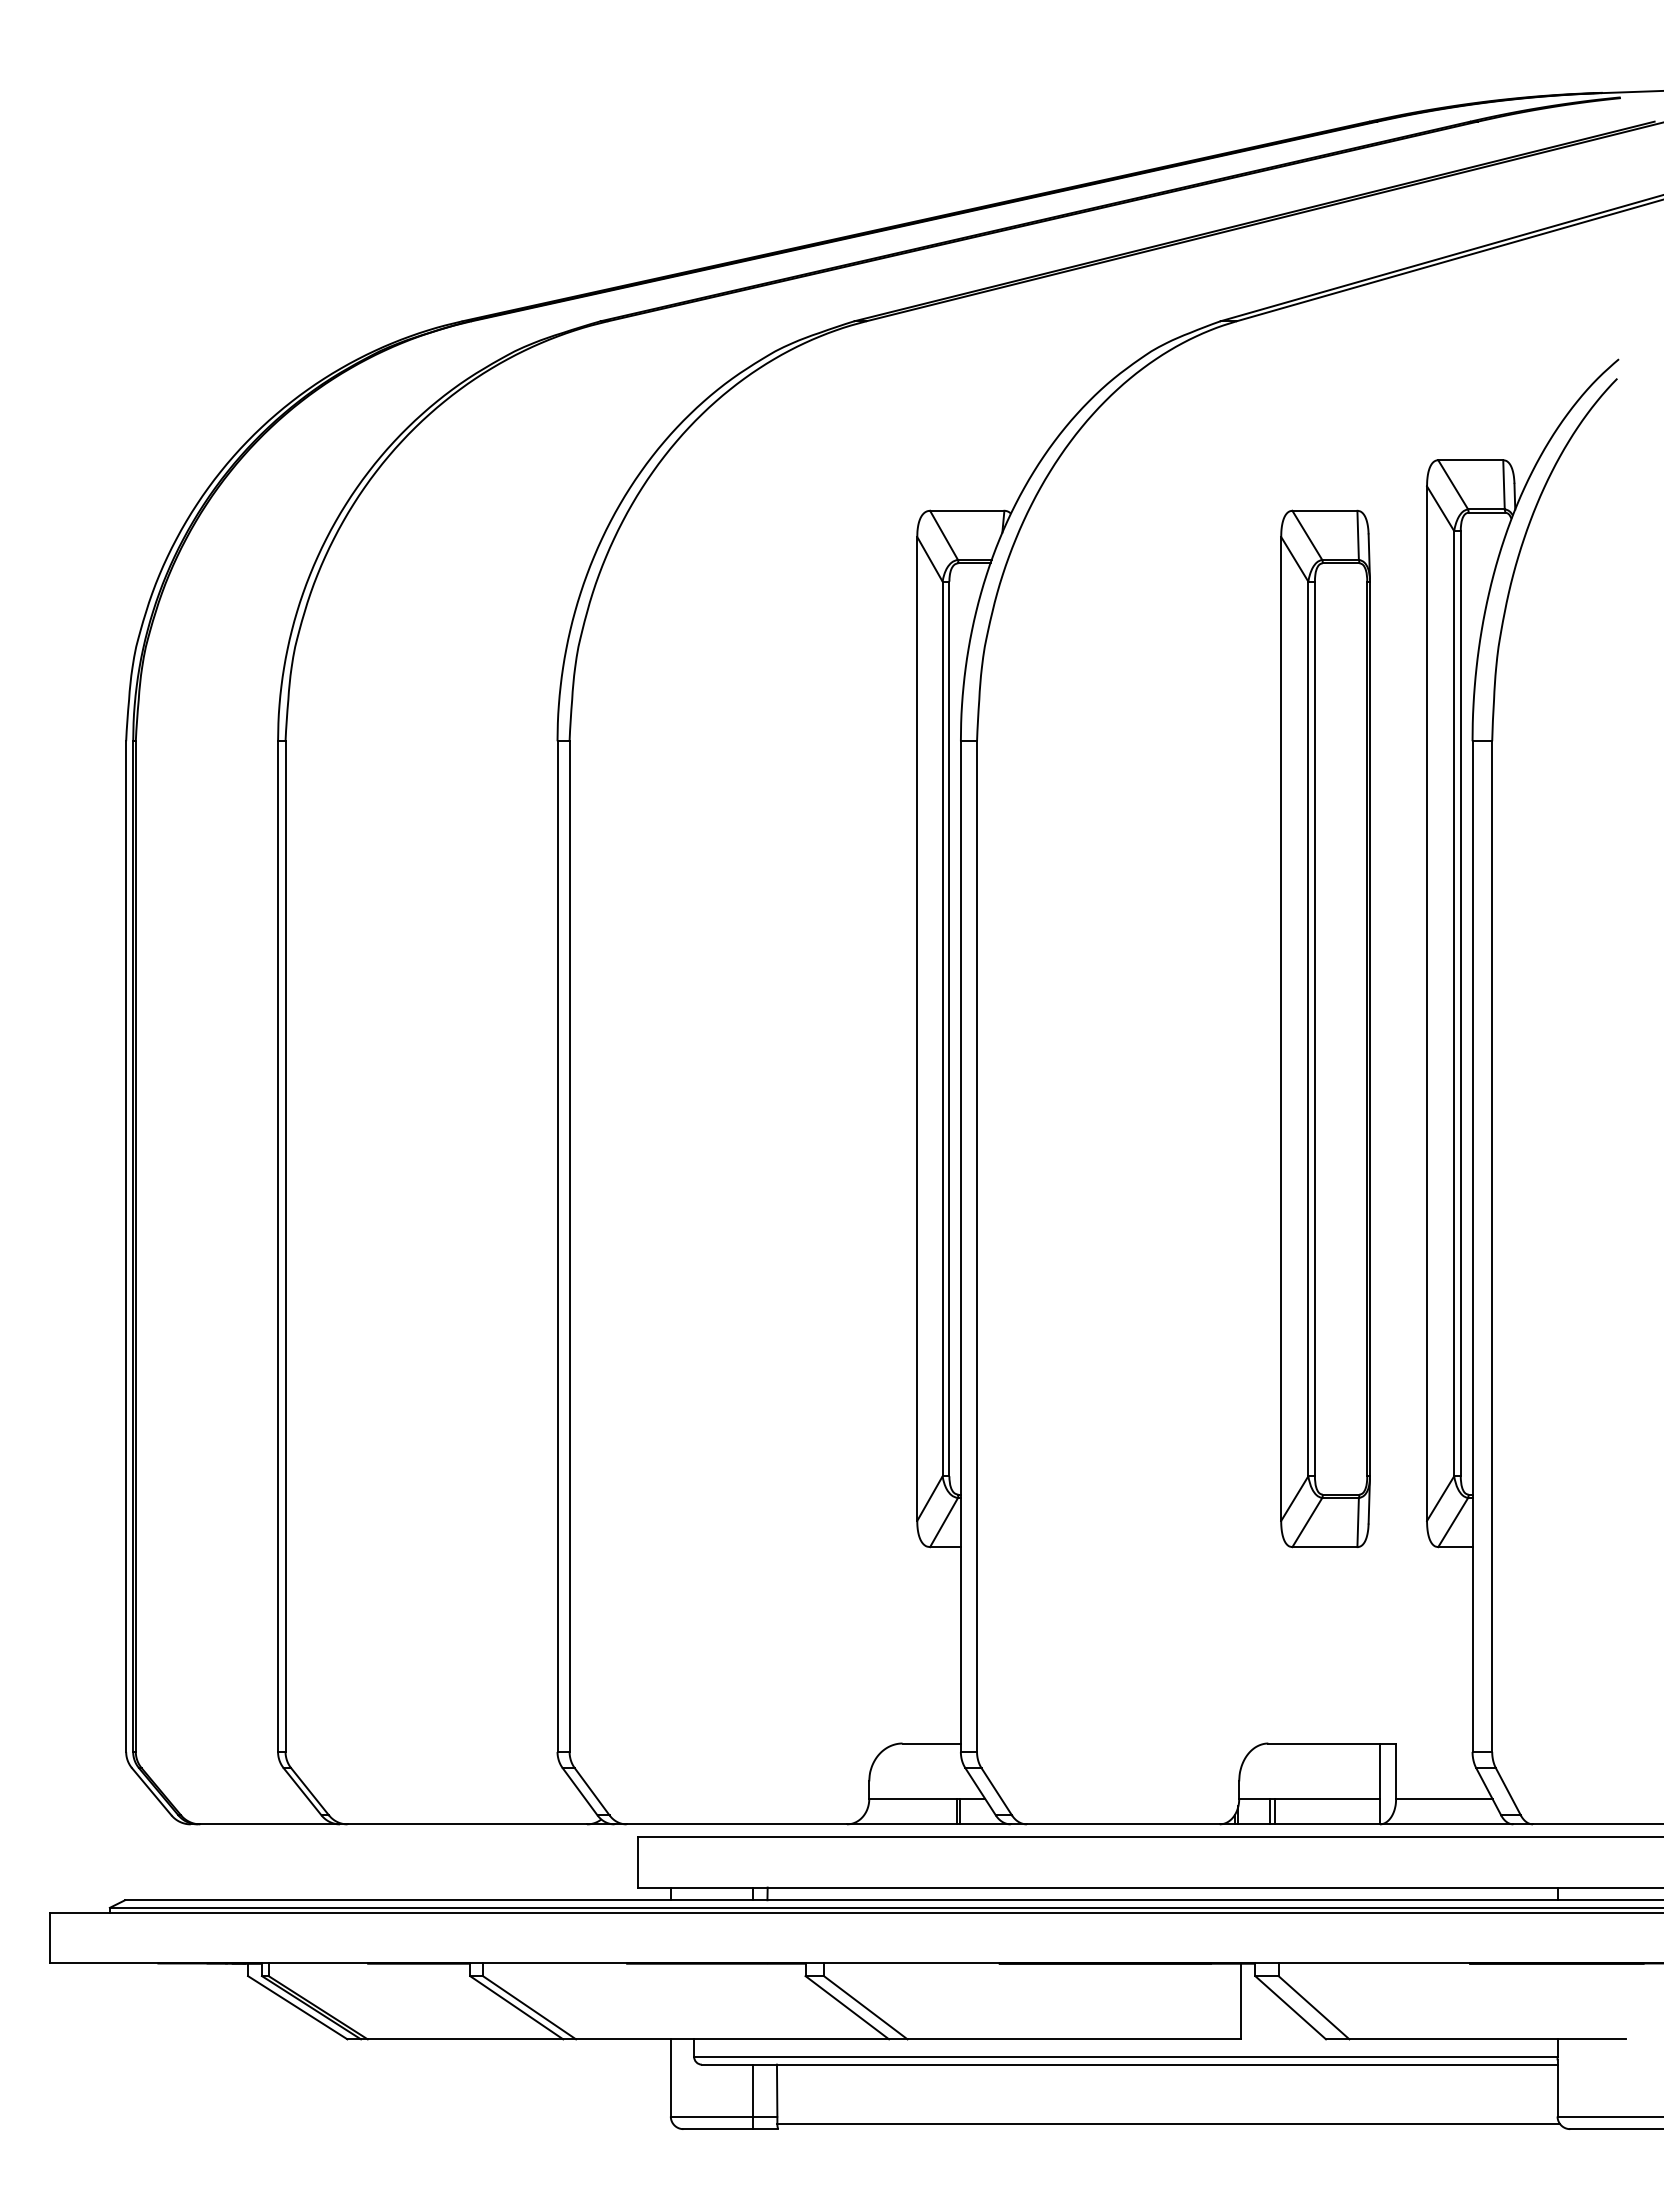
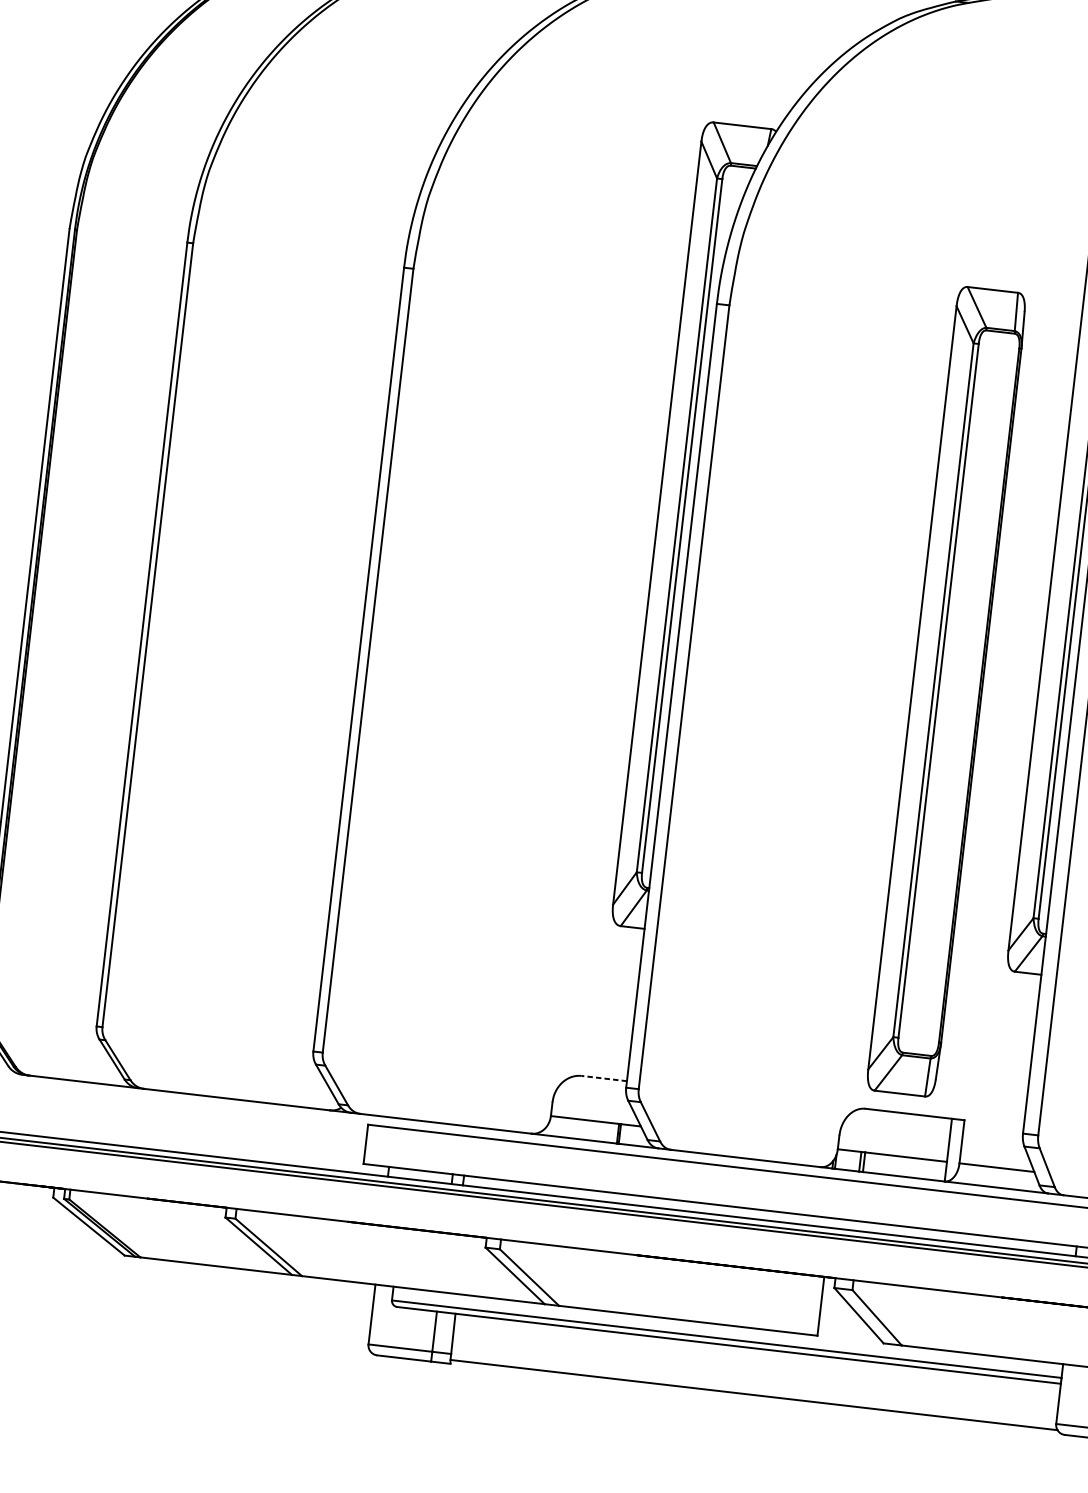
part: (1325, 1028) -> (946, 691), moved
line: (931, 1743) -> (604, 1078), solid -> dashed

